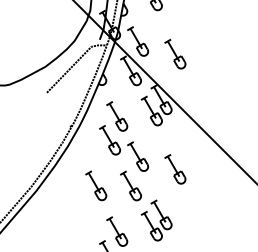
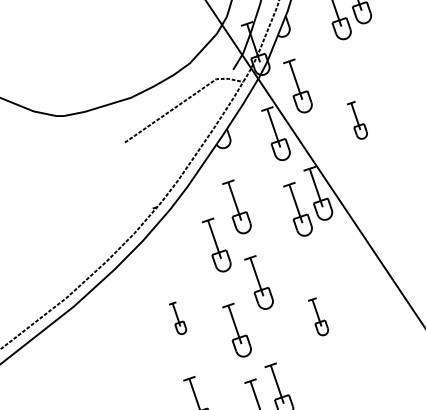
part: (175, 54) -> (357, 120), size x0.7
part: (175, 169) -> (318, 316), size x0.7
part: (96, 185) -> (178, 317), size x0.6

